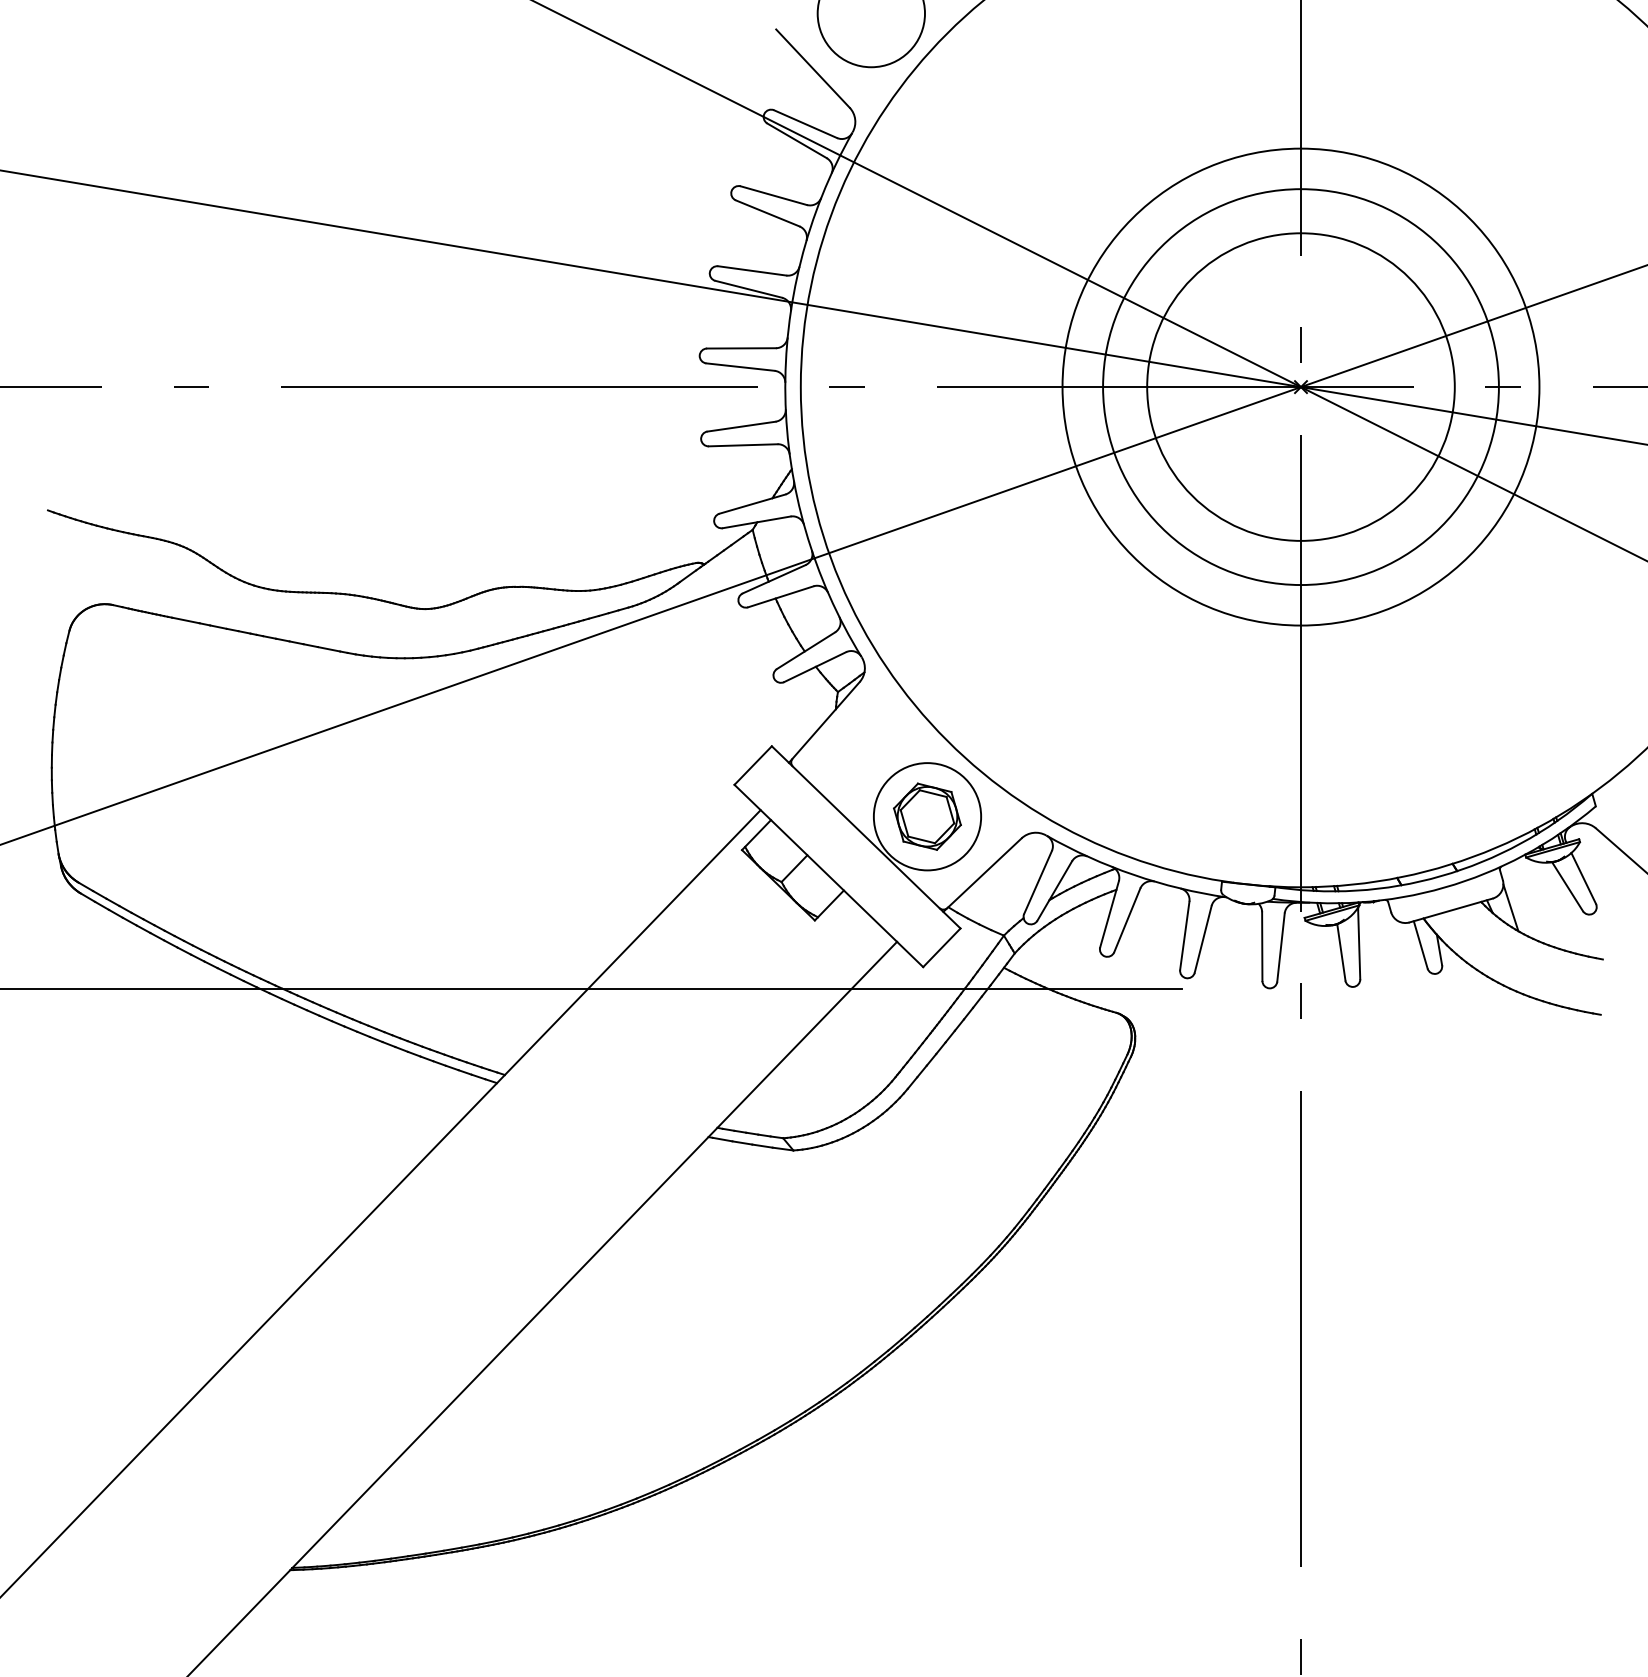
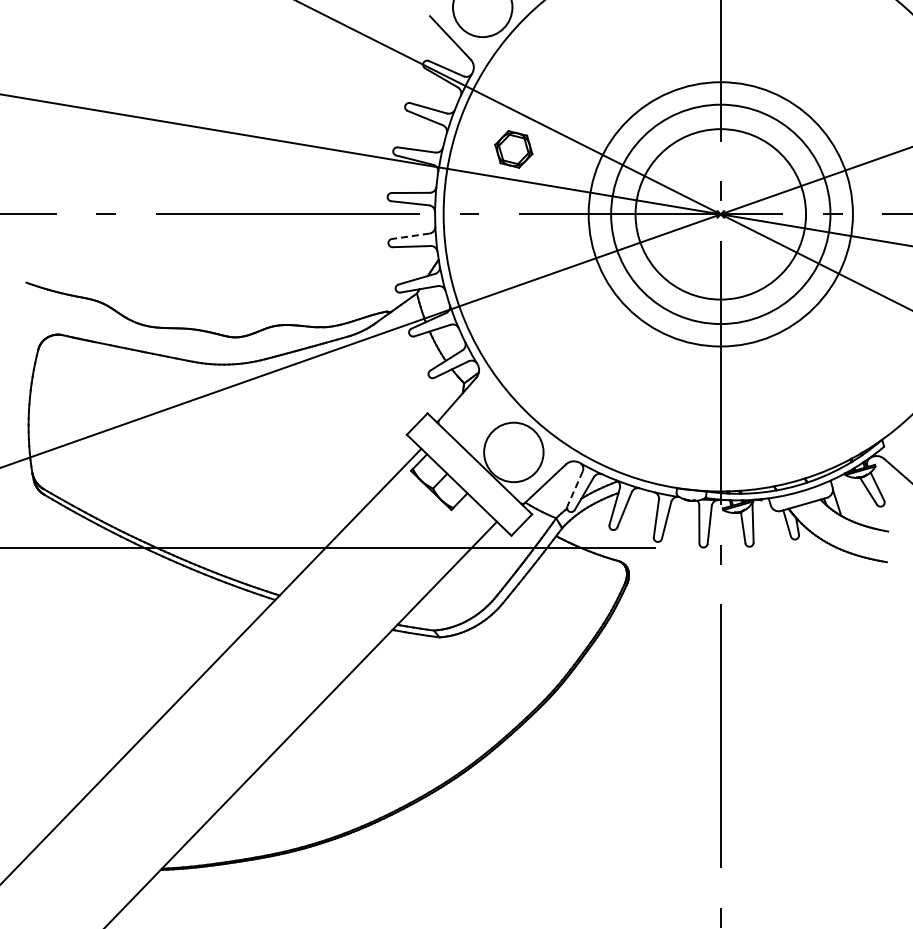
line: (740, 427) -> (410, 236), solid -> dashed
part: (926, 816) -> (513, 149), moved
line: (1036, 883) -> (574, 489), solid -> dashed

